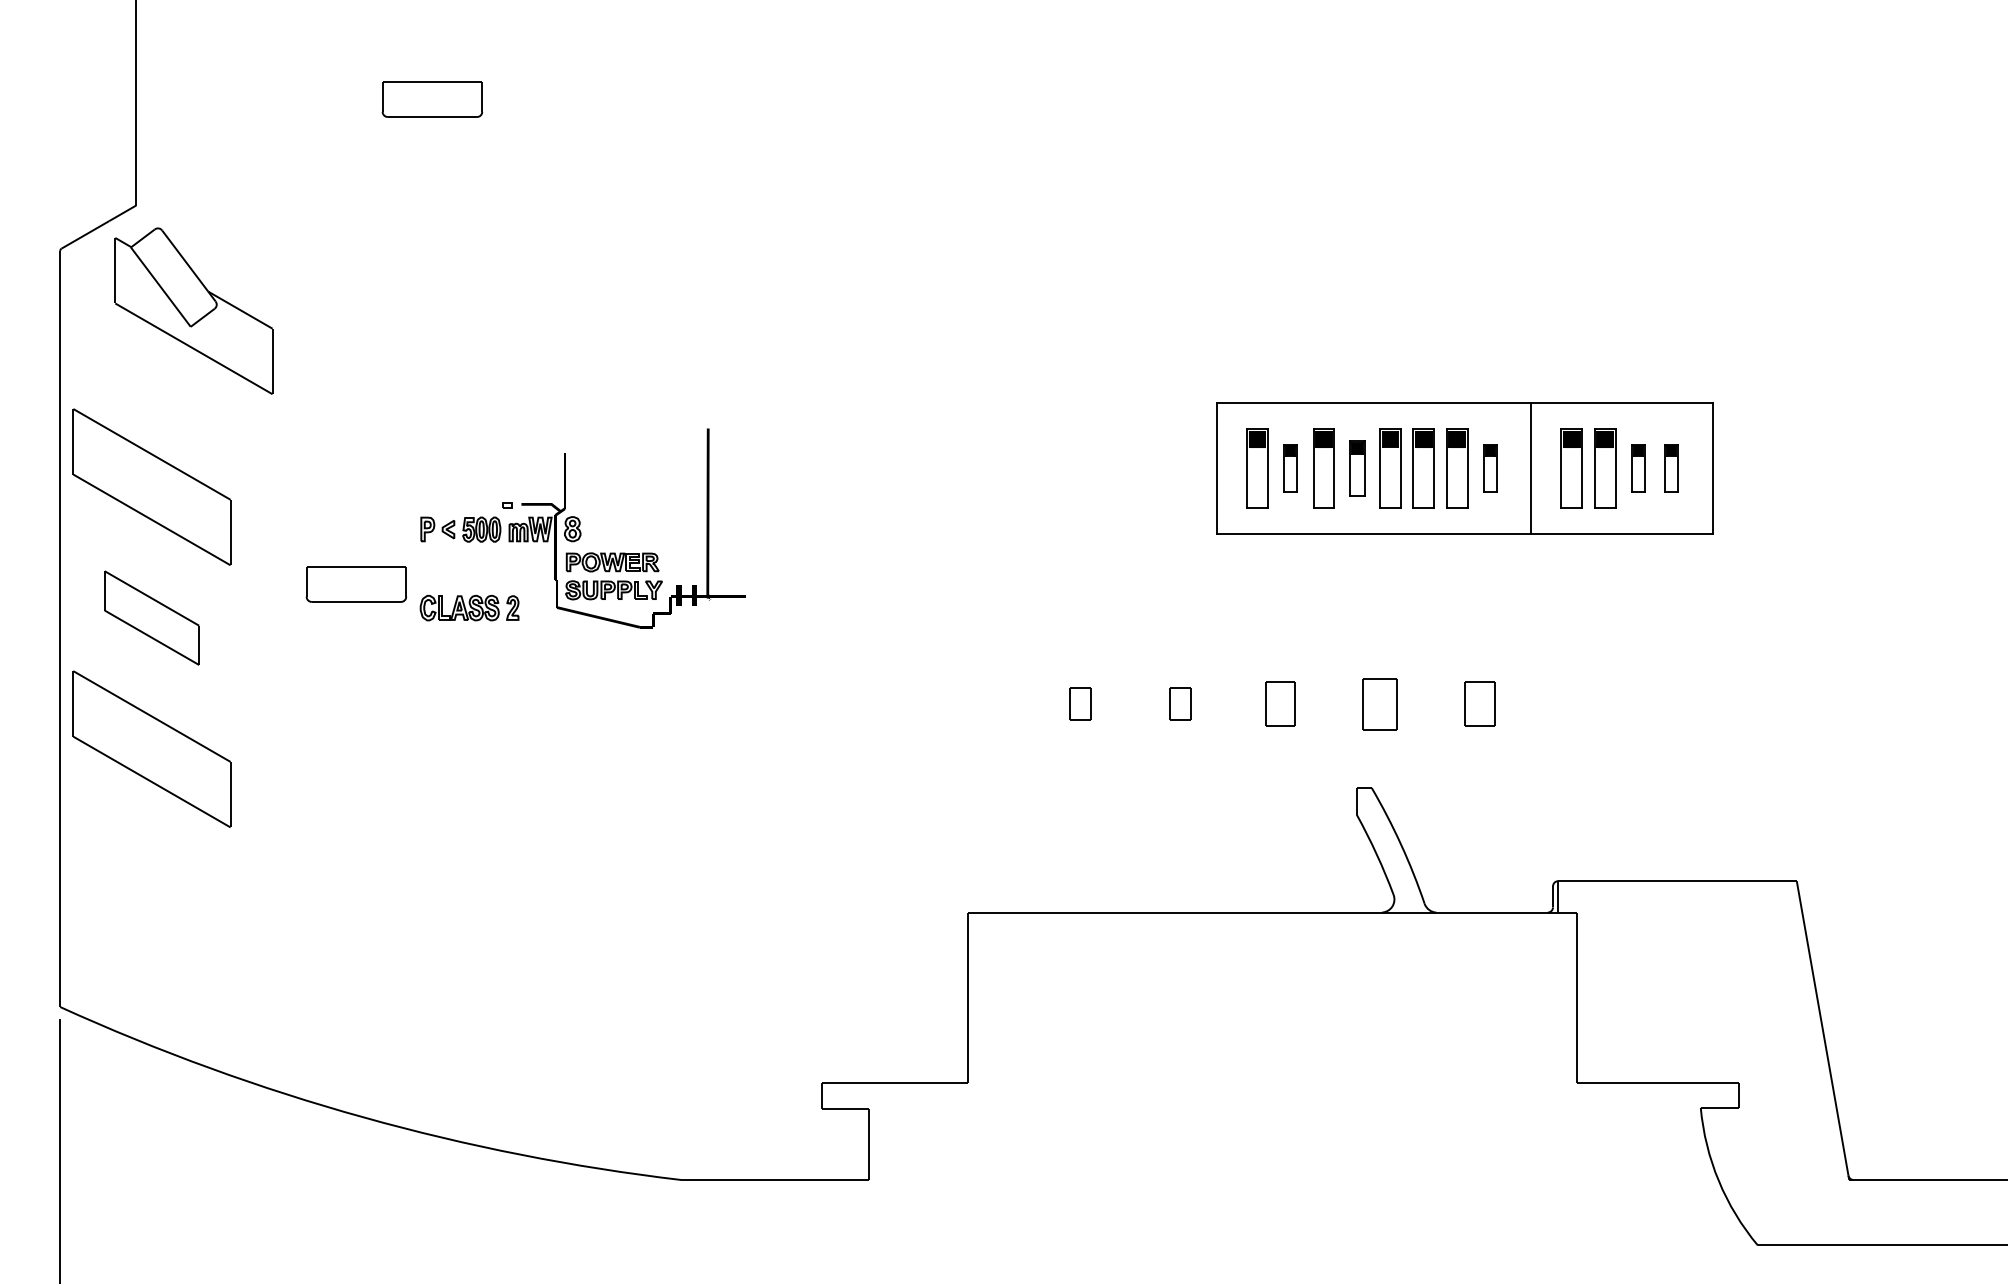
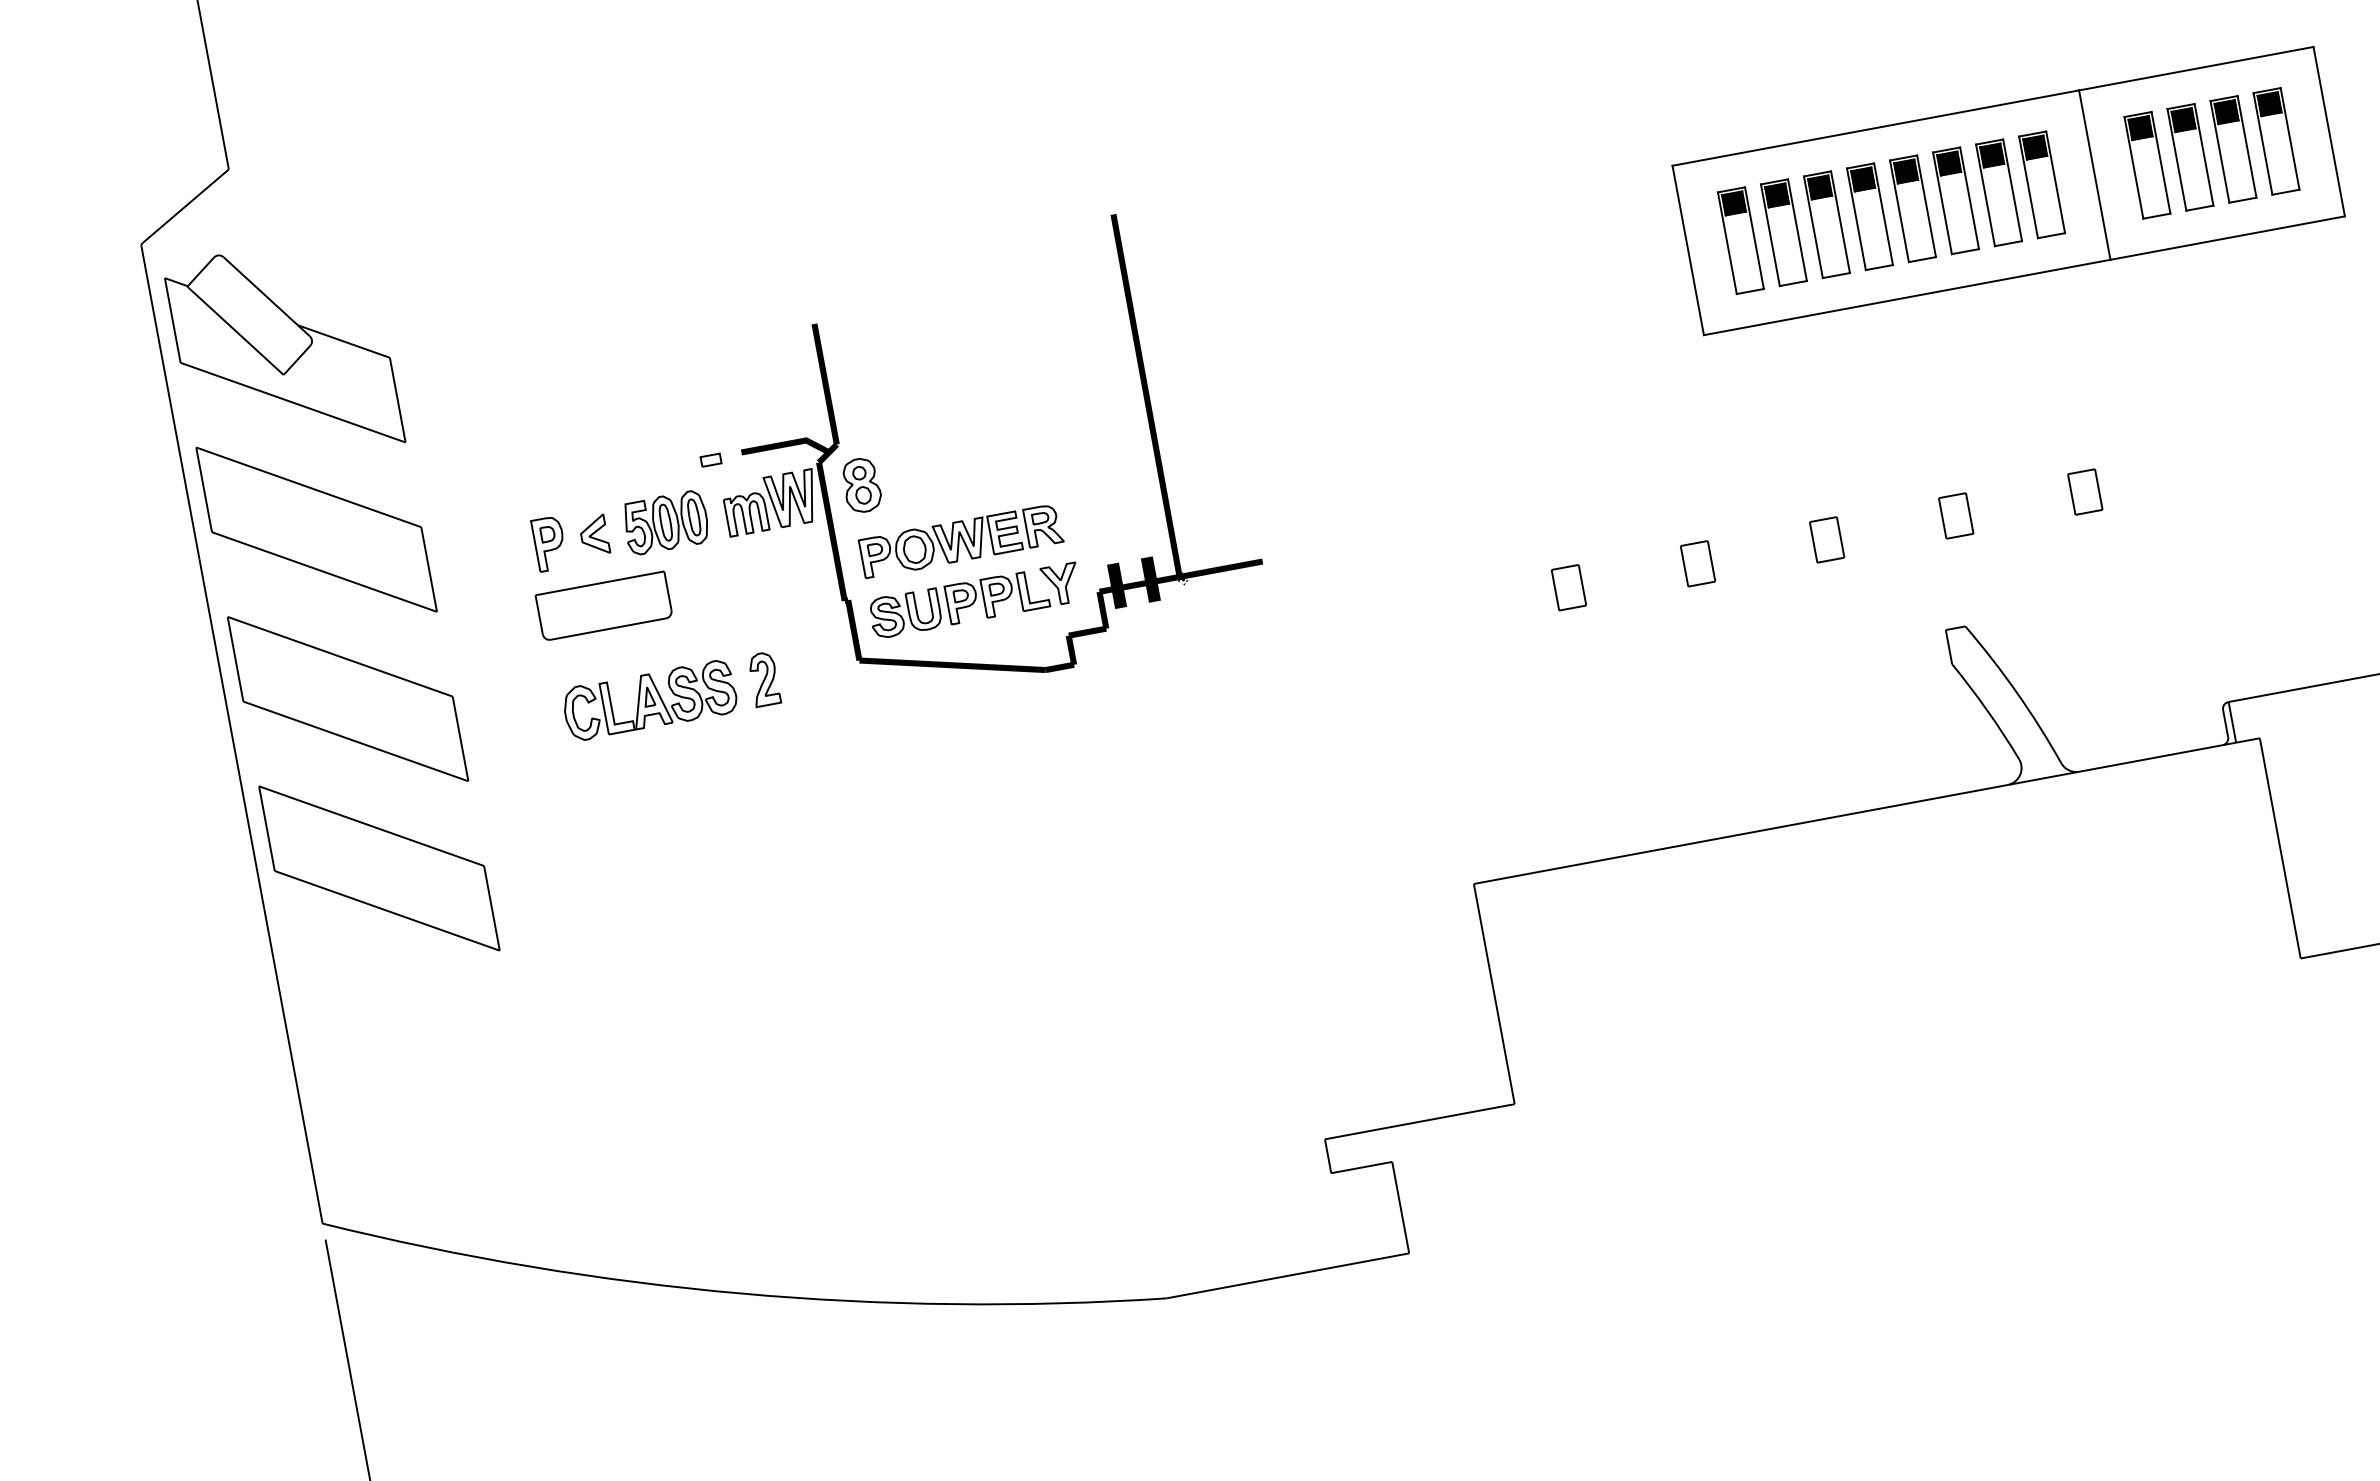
part: (193, 310) -> (283, 353), moved
part: (1290, 468) -> (1783, 232), size x1.67
part: (1357, 468) -> (1870, 216), size x1.43
part: (1490, 468) -> (2042, 184), size x1.67
part: (1638, 468) -> (2233, 149), size x1.67
part: (1671, 468) -> (2276, 141), size x1.67
part: (582, 528) -> (882, 479), size x1.67
part: (151, 617) -> (347, 698), size x1.67
part: (1280, 703) -> (1827, 538), size x0.71
part: (1380, 703) -> (1956, 515), size x0.62
part: (1480, 703) -> (2085, 491), size x0.71

